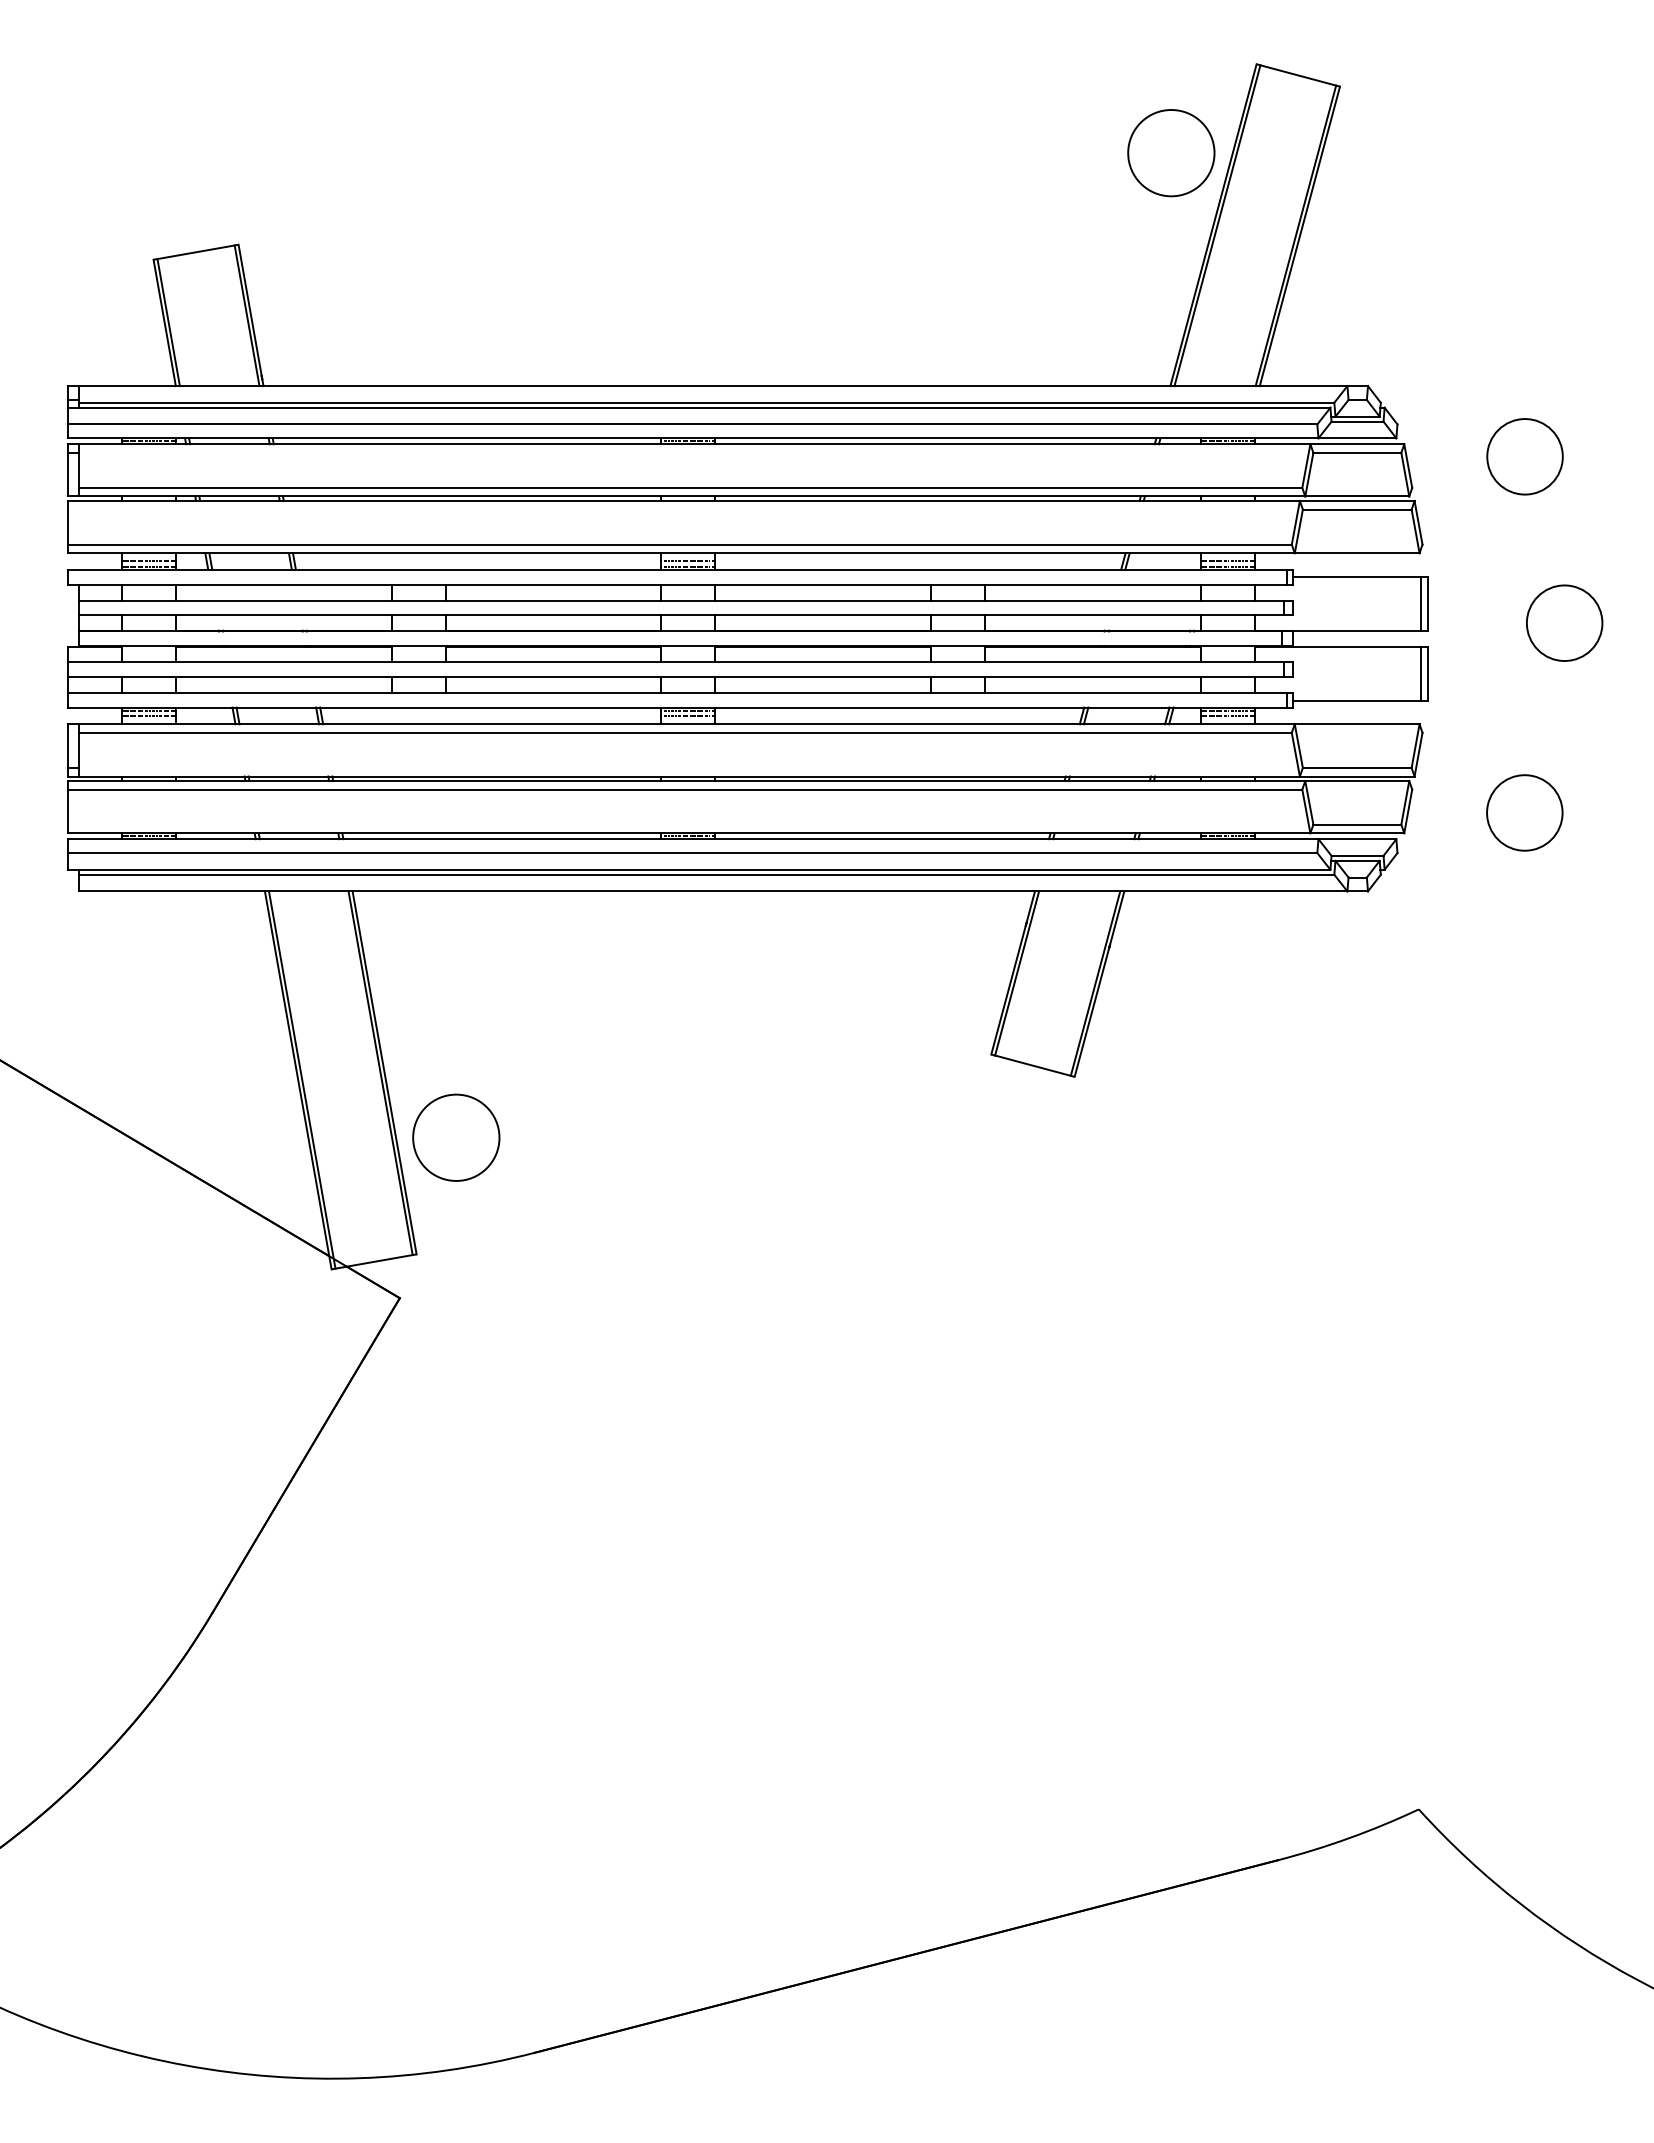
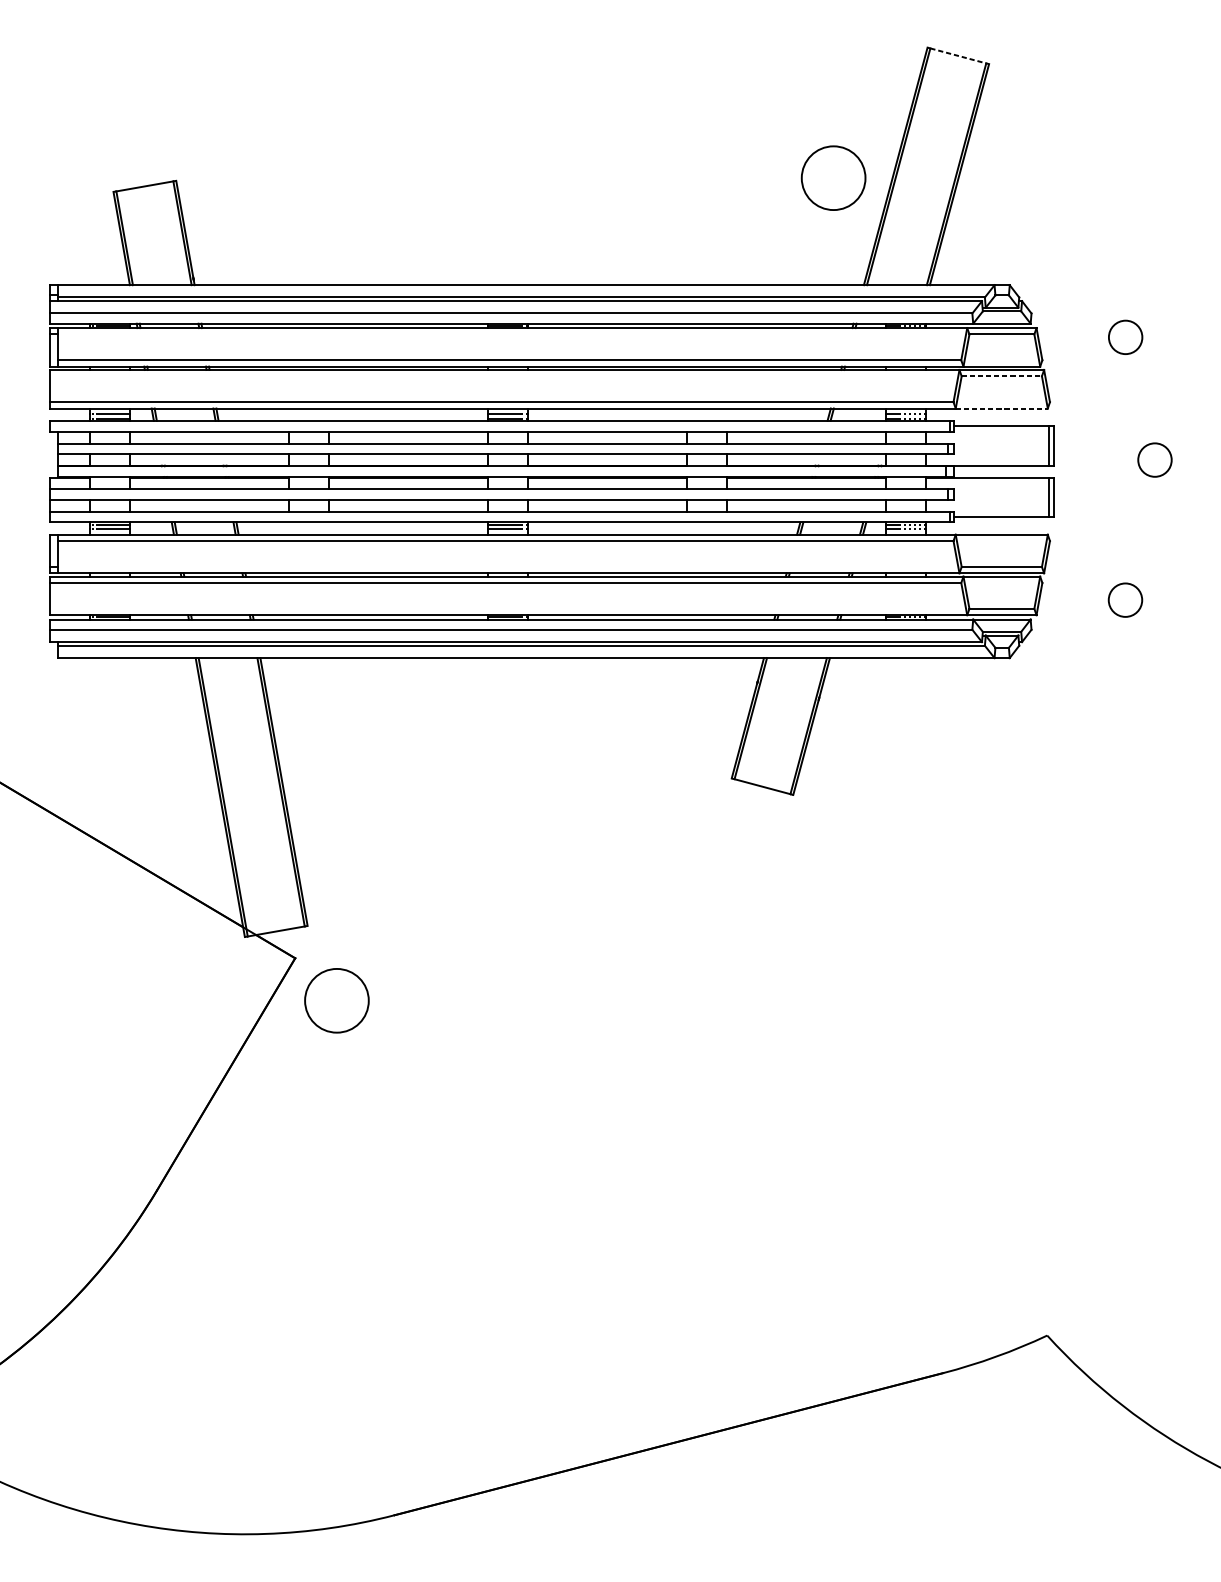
line: (1298, 75) -> (958, 55), solid -> dashed
circle: (1171, 153) -> (833, 178), moved
circle: (1524, 456) -> (1125, 337), size x0.6
line: (1357, 509) -> (1002, 376), solid -> dashed
line: (1357, 553) -> (1002, 408), solid -> dashed
circle: (1564, 622) -> (1154, 459), size x0.6
circle: (1524, 812) -> (1125, 599), size x0.6
circle: (456, 1137) -> (337, 1000), moved

